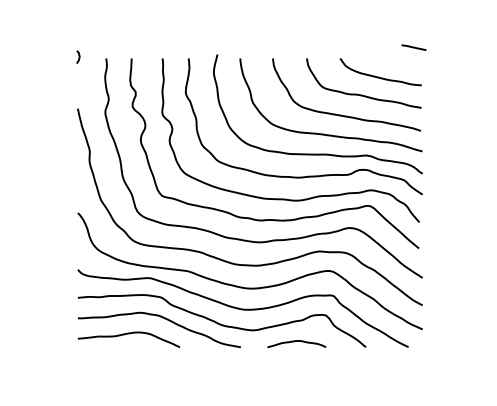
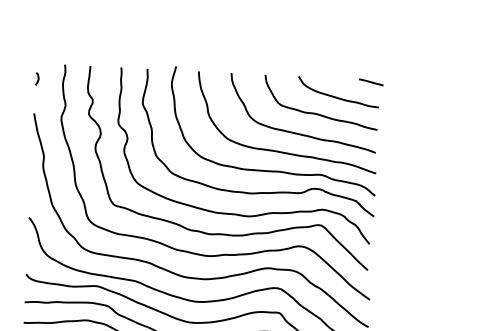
line: (413, 47) -> (370, 82), moved
curve: (78, 56) -> (37, 78), moved

